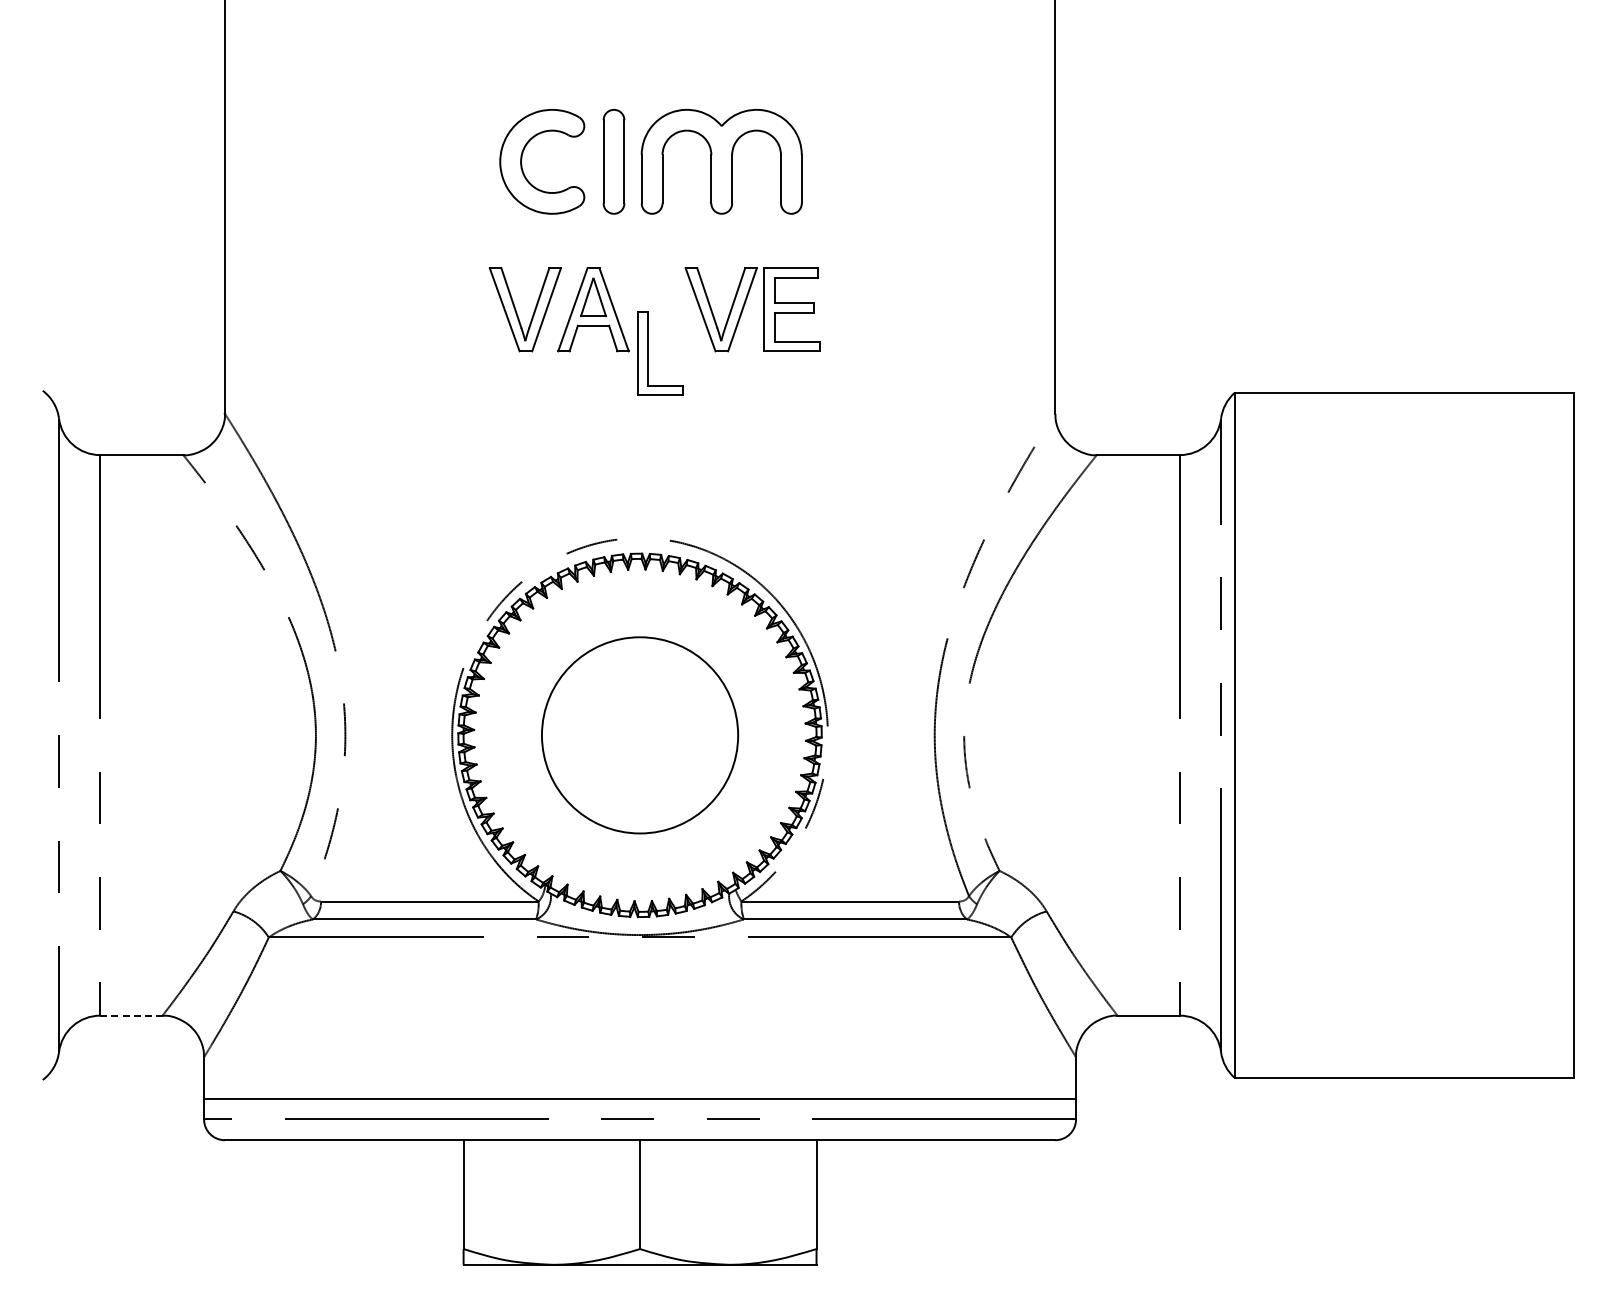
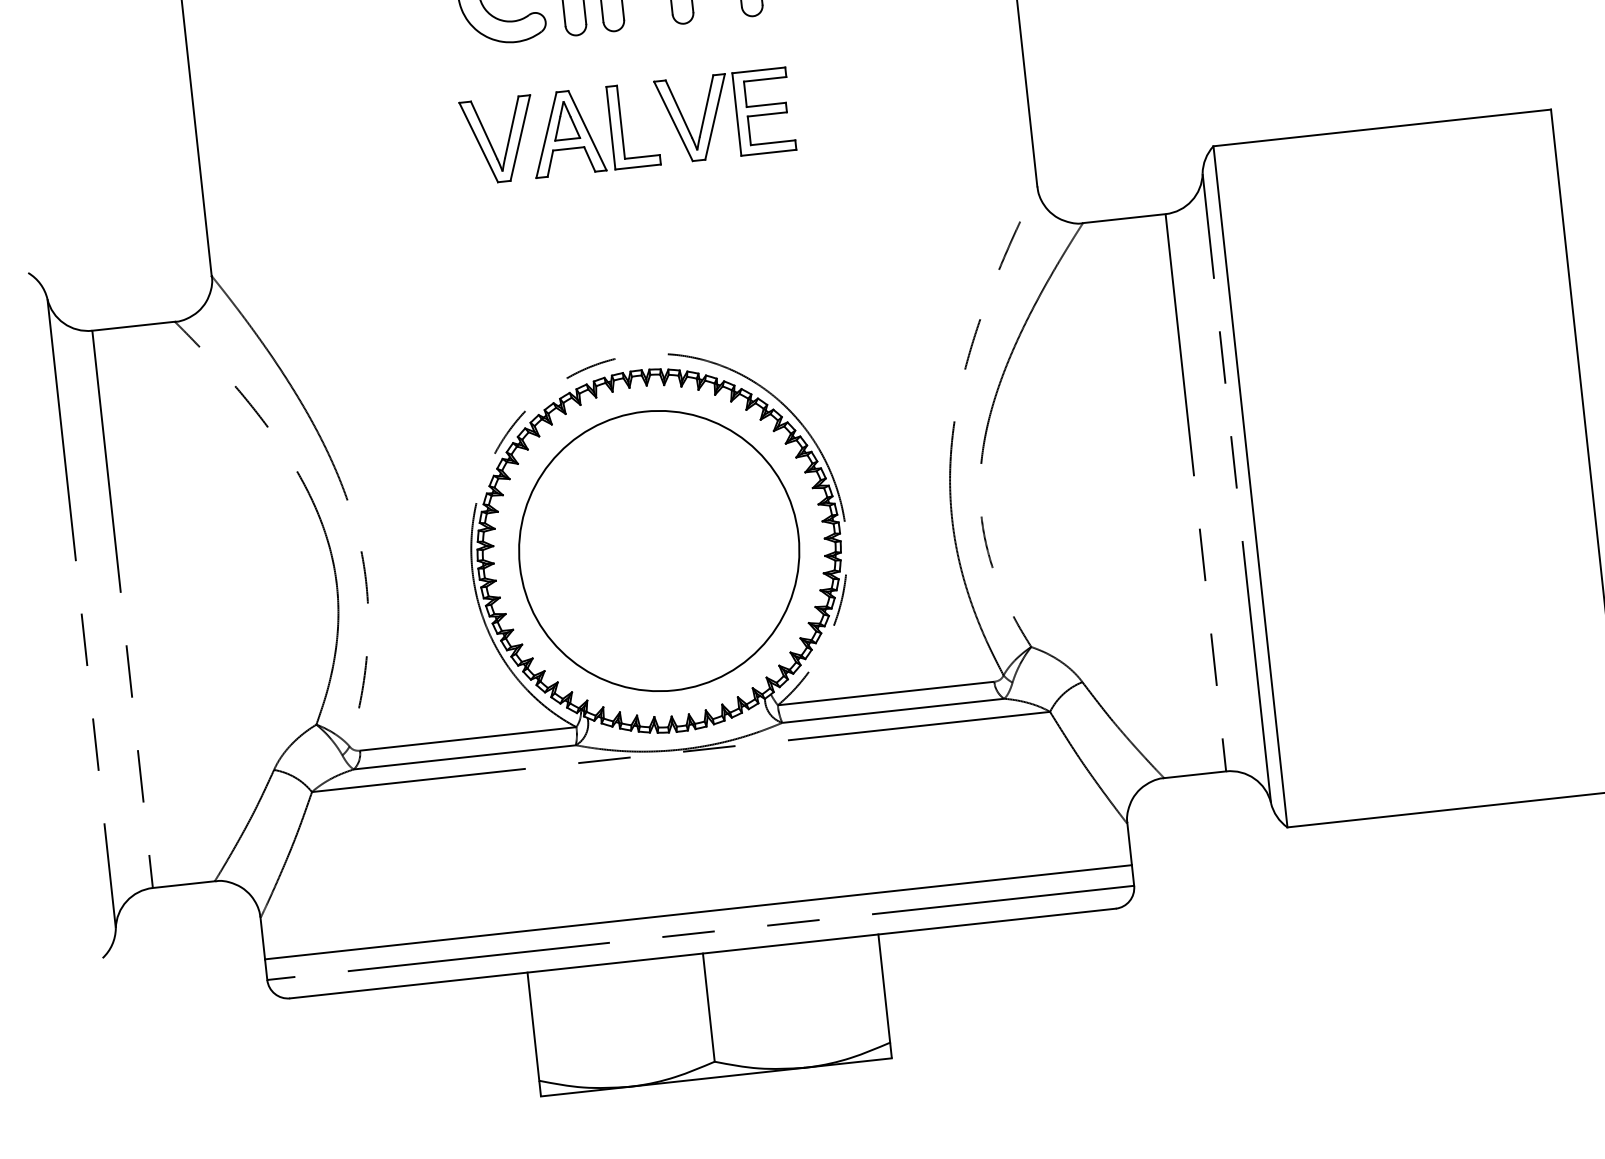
part: (648, 353) -> (621, 126), moved
circle: (639, 735) -> (658, 551), size x1.43
line: (132, 1015) -> (184, 884), dashed -> solid

